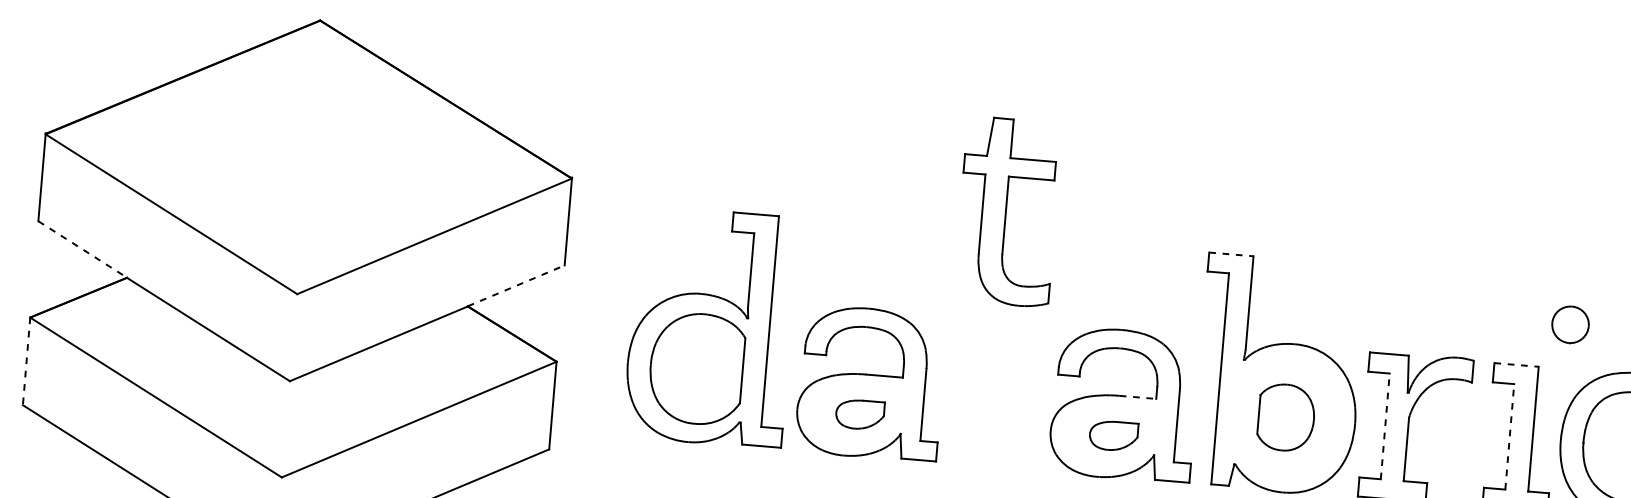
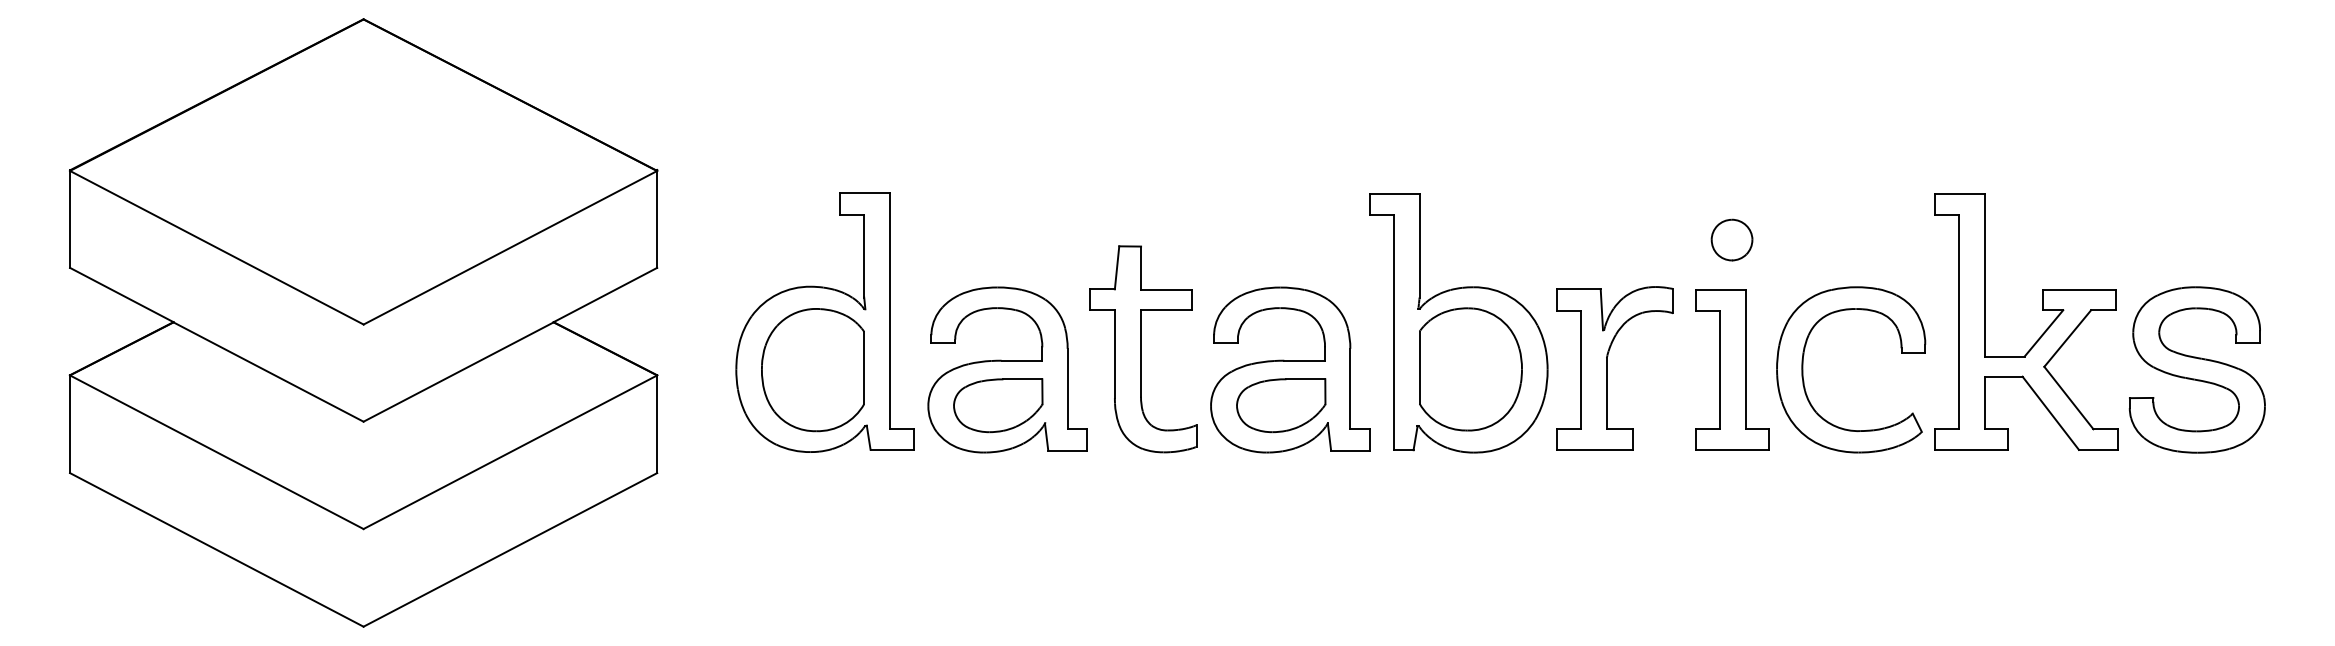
part: (1008, 212) -> (1143, 349), moved
line: (83, 249) -> (122, 295), dashed -> solid
line: (1231, 254) -> (1394, 193), dashed -> solid
line: (516, 285) -> (605, 294), dashed -> solid
part: (1570, 324) -> (1731, 239), moved
line: (26, 361) -> (70, 424), dashed -> solid
line: (1517, 364) -> (1721, 289), dashed -> solid
line: (1138, 397) -> (1305, 360), dashed -> solid
part: (860, 414) -> (998, 405), size x1.67
part: (1286, 417) -> (1470, 369), size x1.67
line: (1385, 426) -> (1581, 369), dashed -> solid
part: (1113, 435) -> (1281, 405), size x1.67
line: (1510, 436) -> (1720, 369), dashed -> solid

